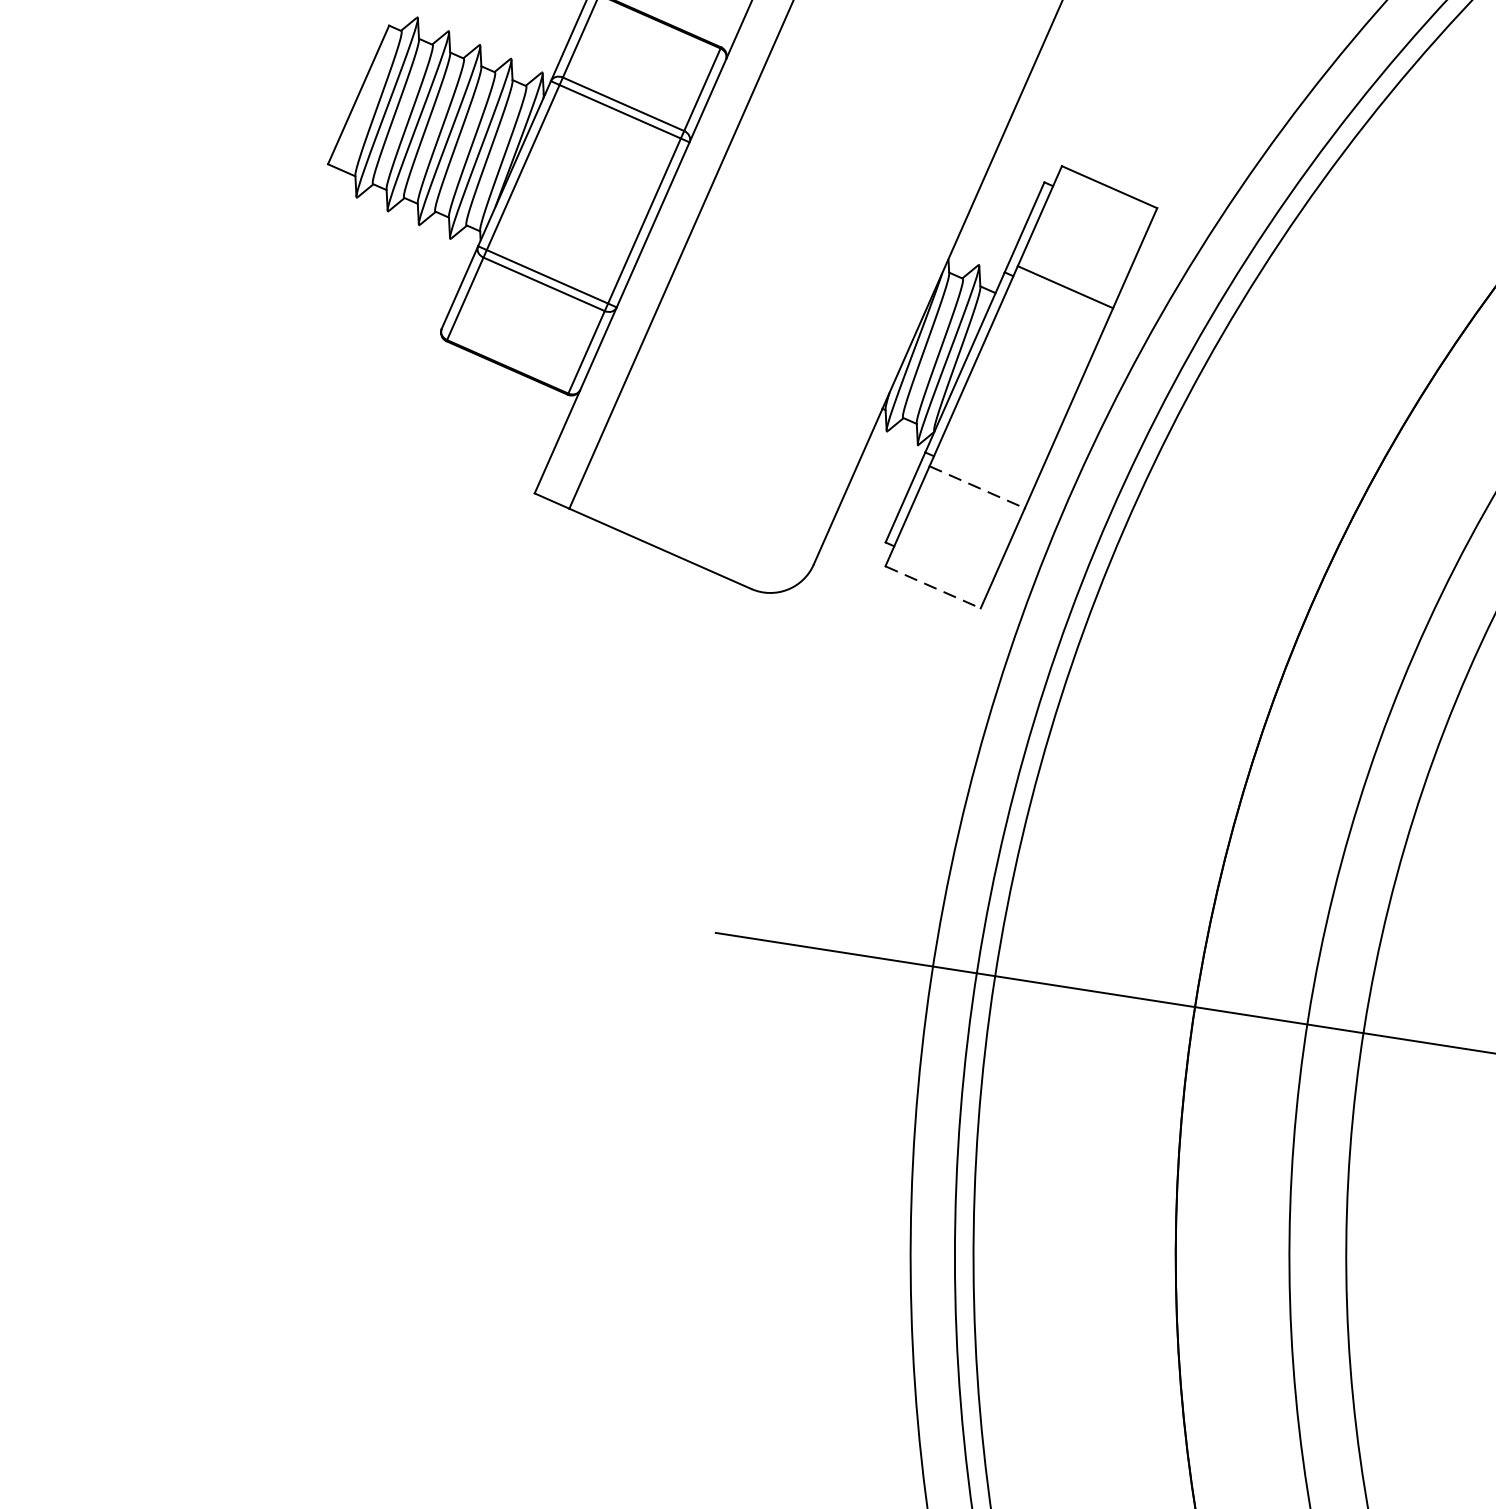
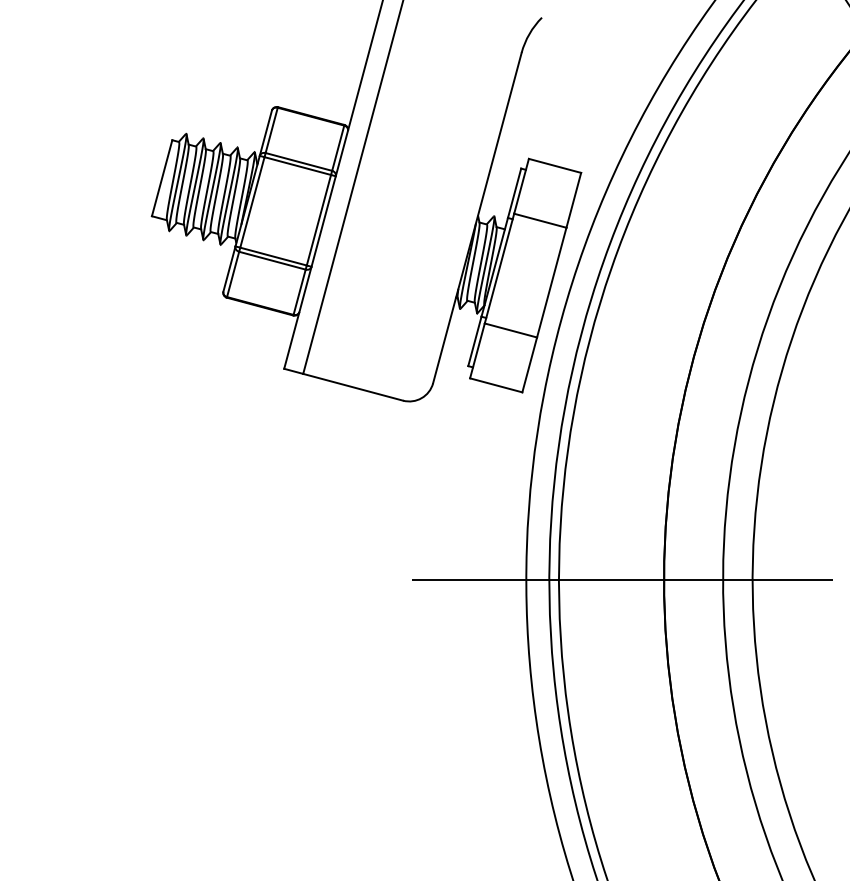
line: (978, 487) -> (511, 330), dashed -> solid
line: (933, 587) -> (496, 385), dashed -> solid

